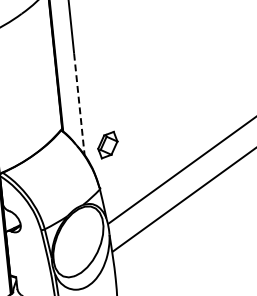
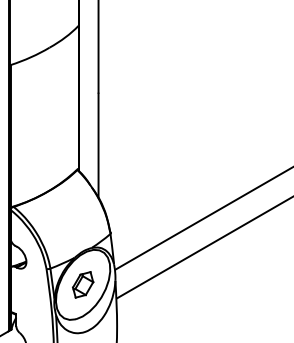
line: (79, 104) -> (98, 145), dashed -> solid
part: (108, 144) -> (83, 284), moved

